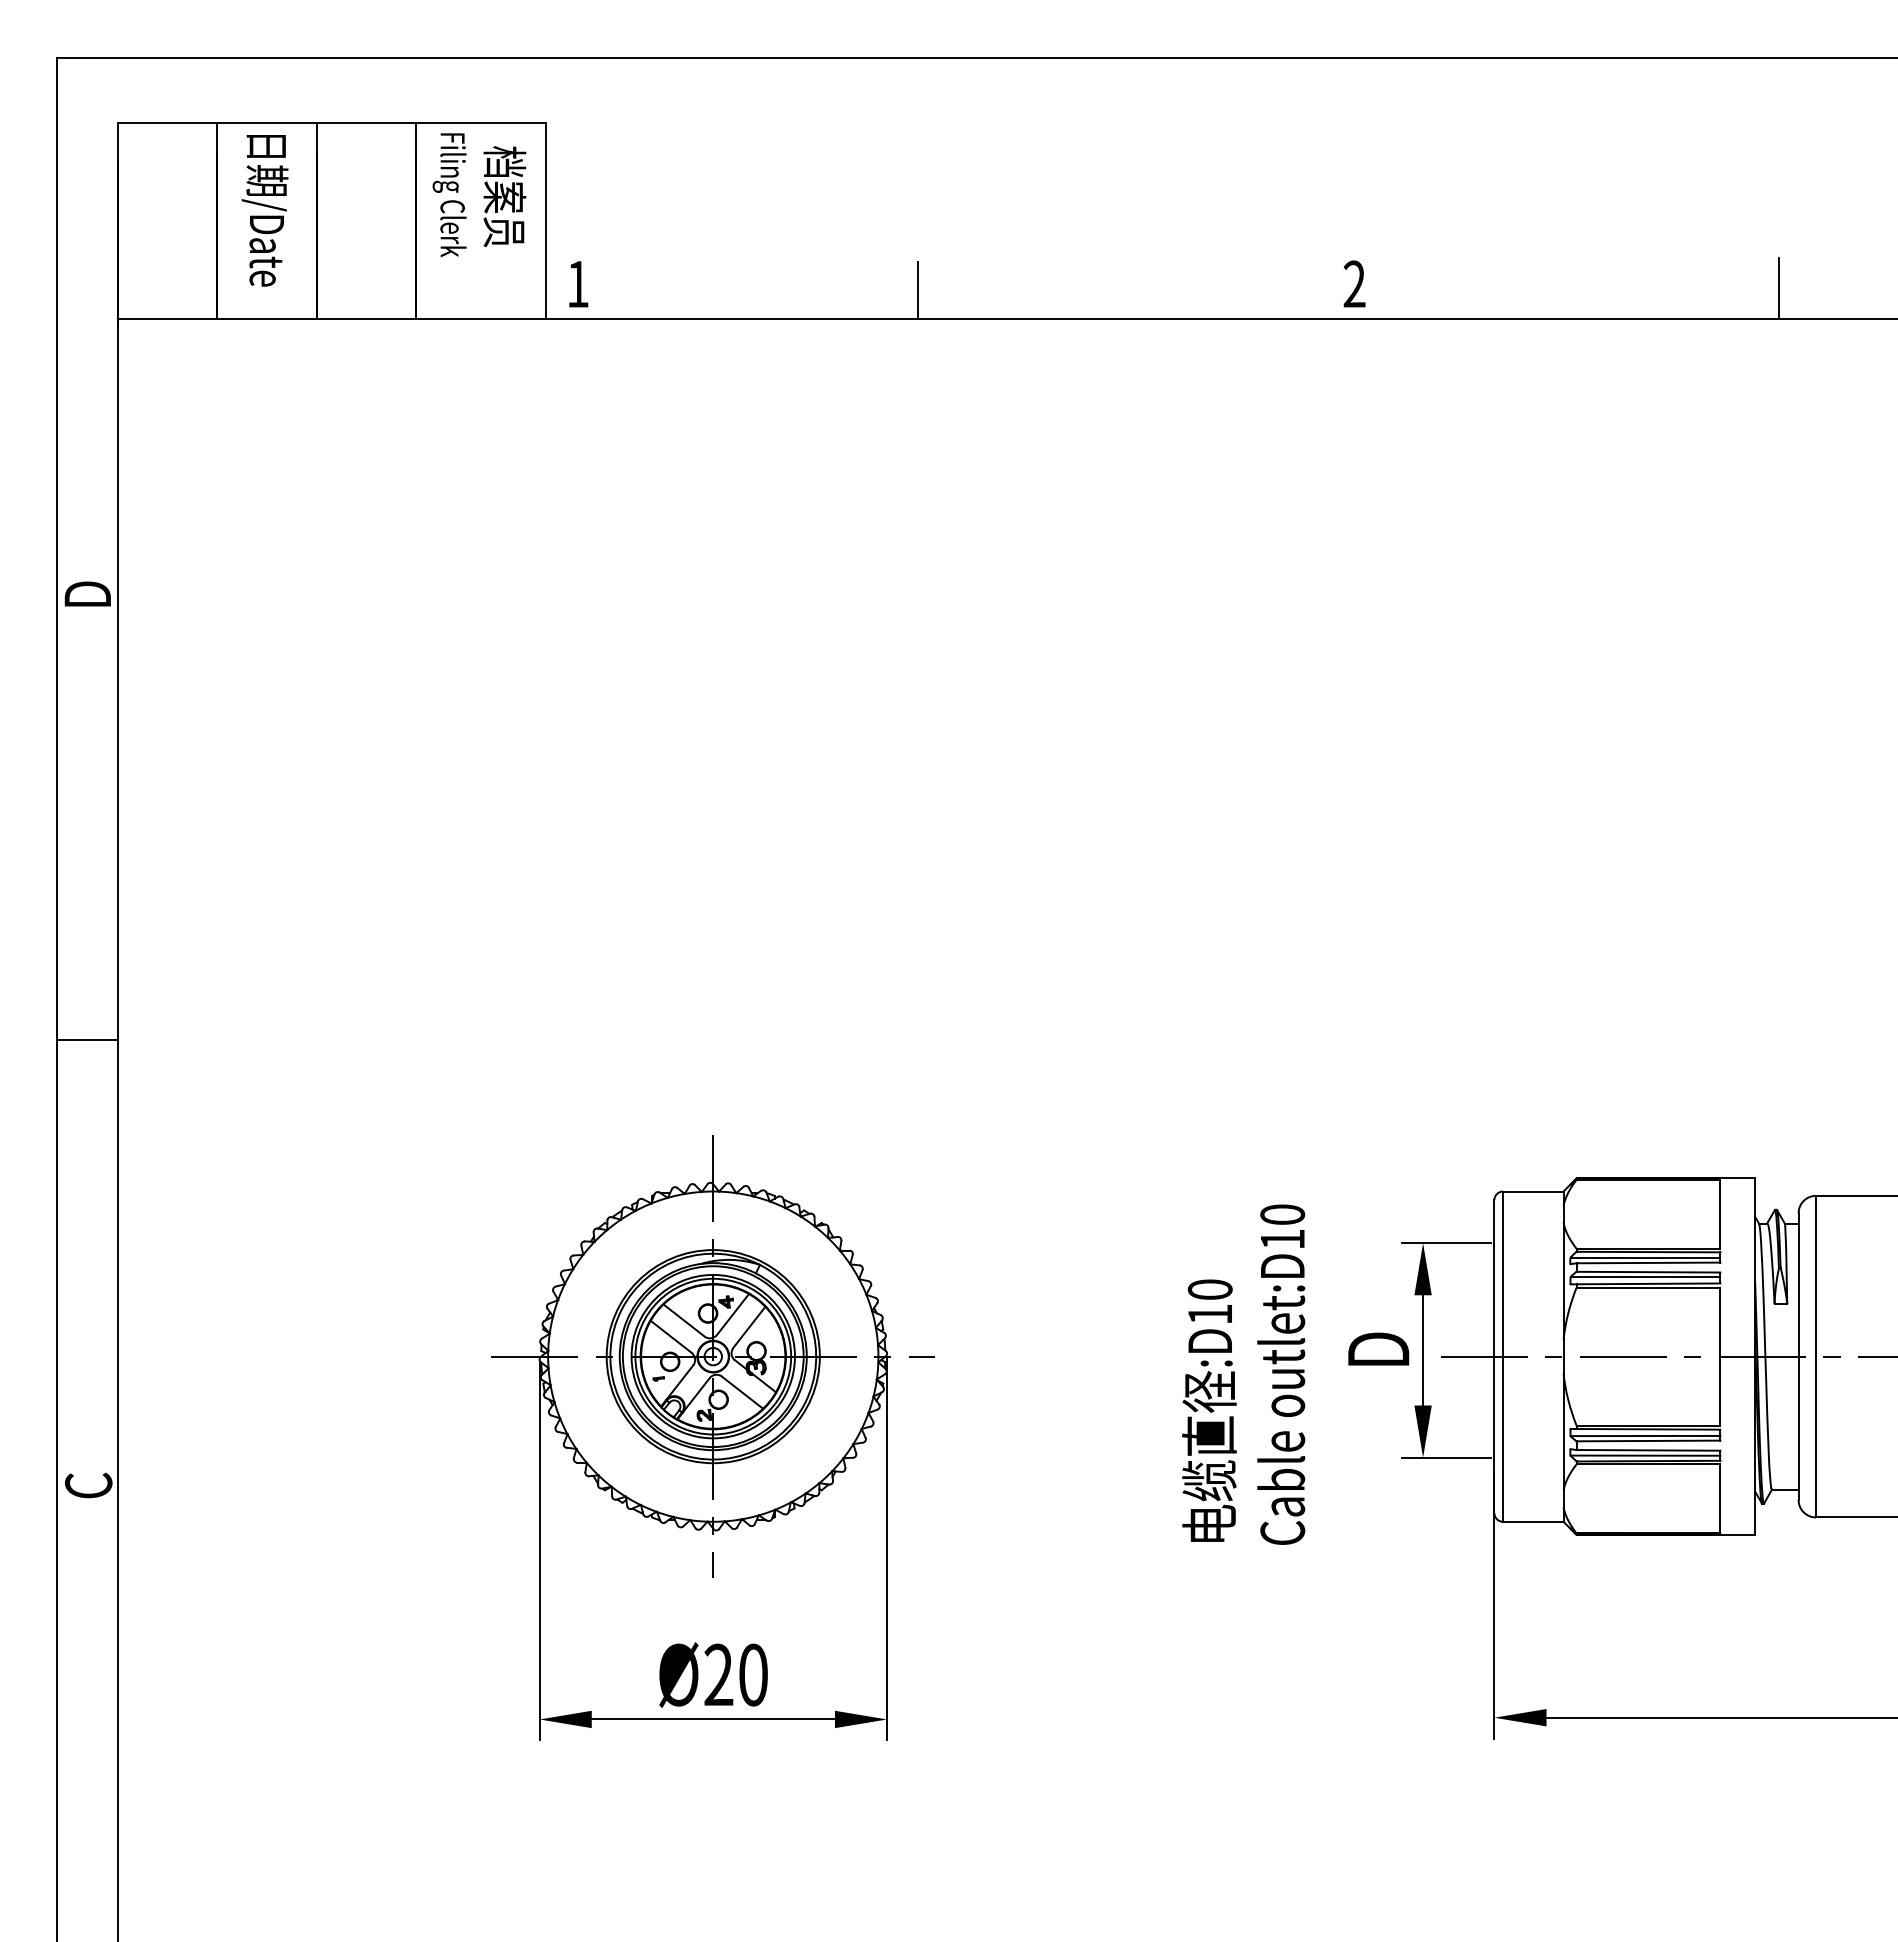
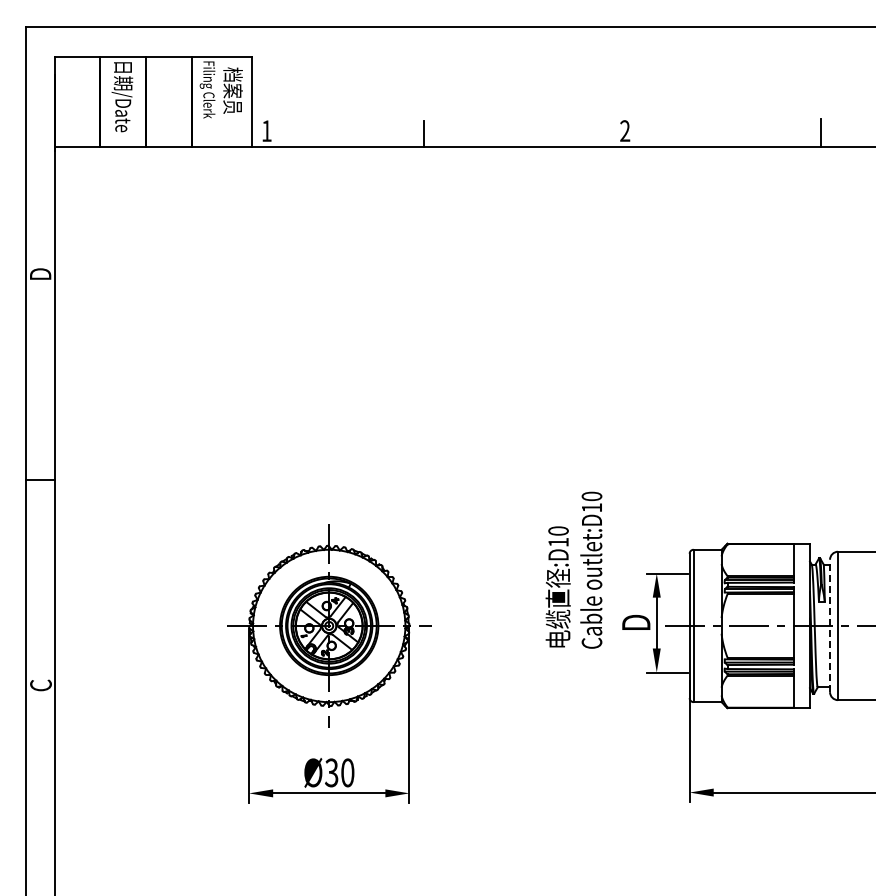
line: (1799, 1355) -> (830, 625), solid -> dashed
text: (1242, 1372) -> (573, 569), moved
text: (718, 1676) -> (331, 773), Ø20 -> Ø30

